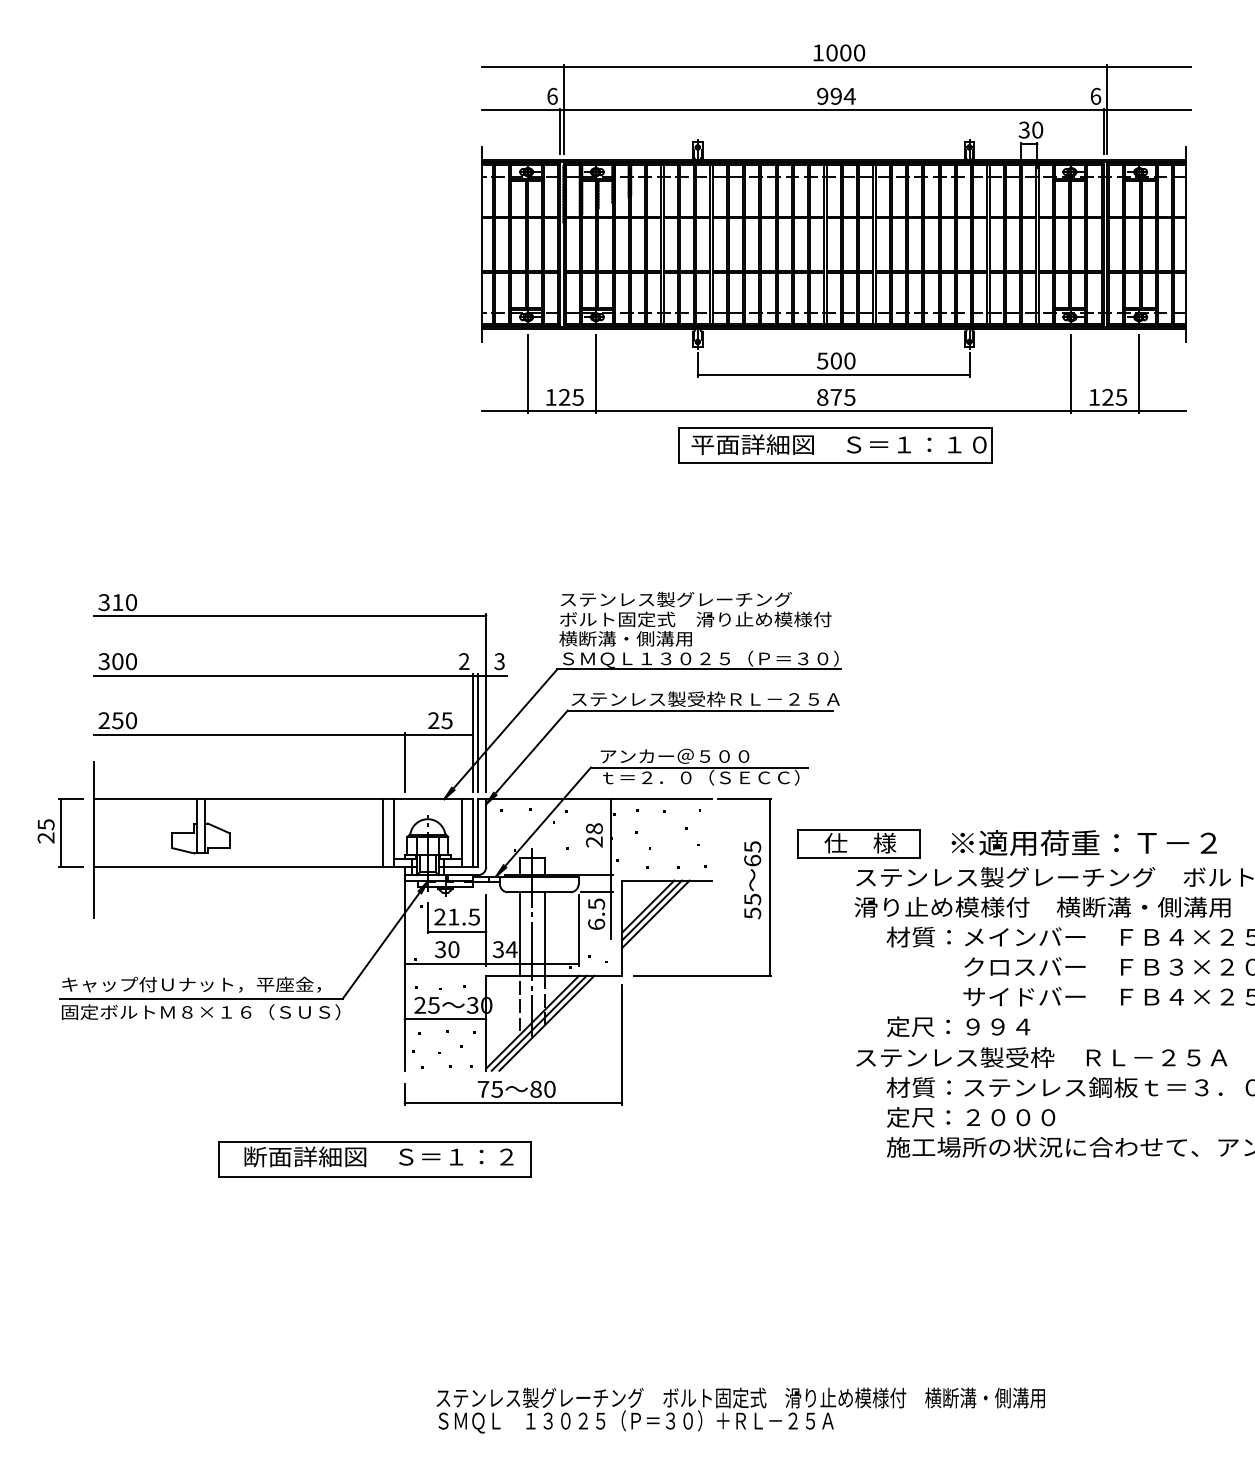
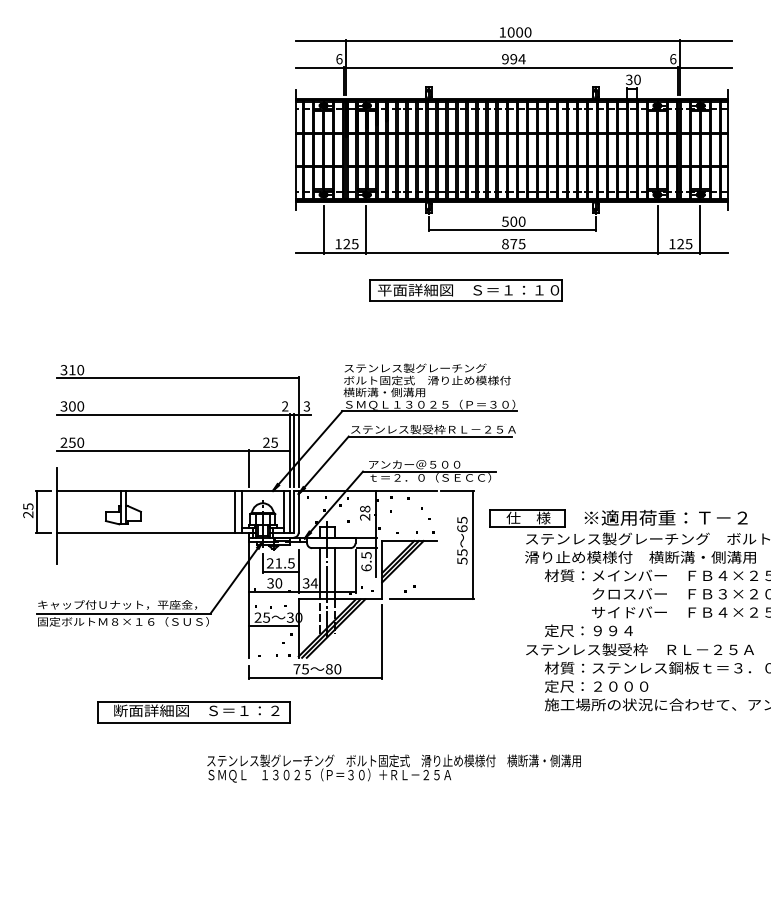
part: (834, 445) -> (465, 290), moved
part: (656, 843) -> (409, 588), moved
part: (373, 1159) -> (193, 712), moved
text: (739, 1410) -> (393, 768), moved

